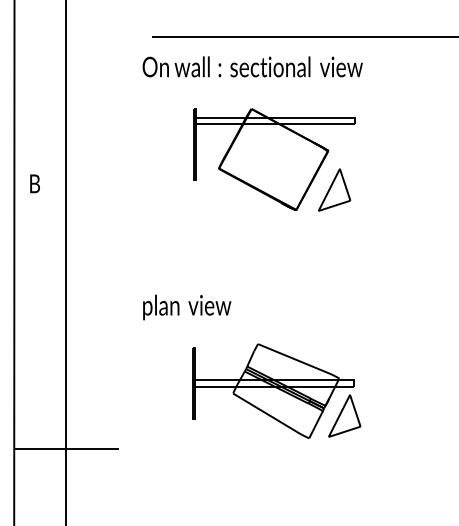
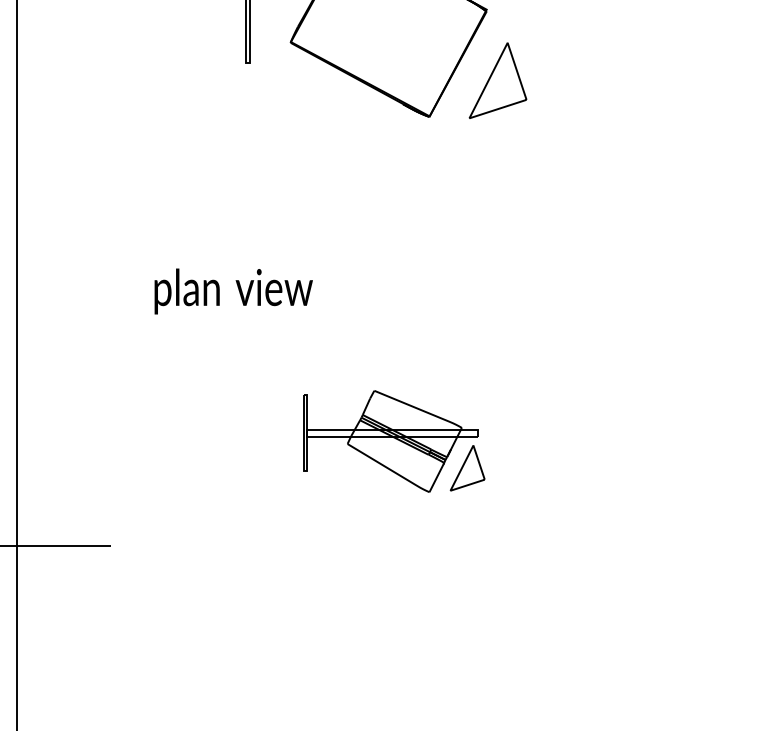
part: (276, 390) -> (393, 440), size x0.6

